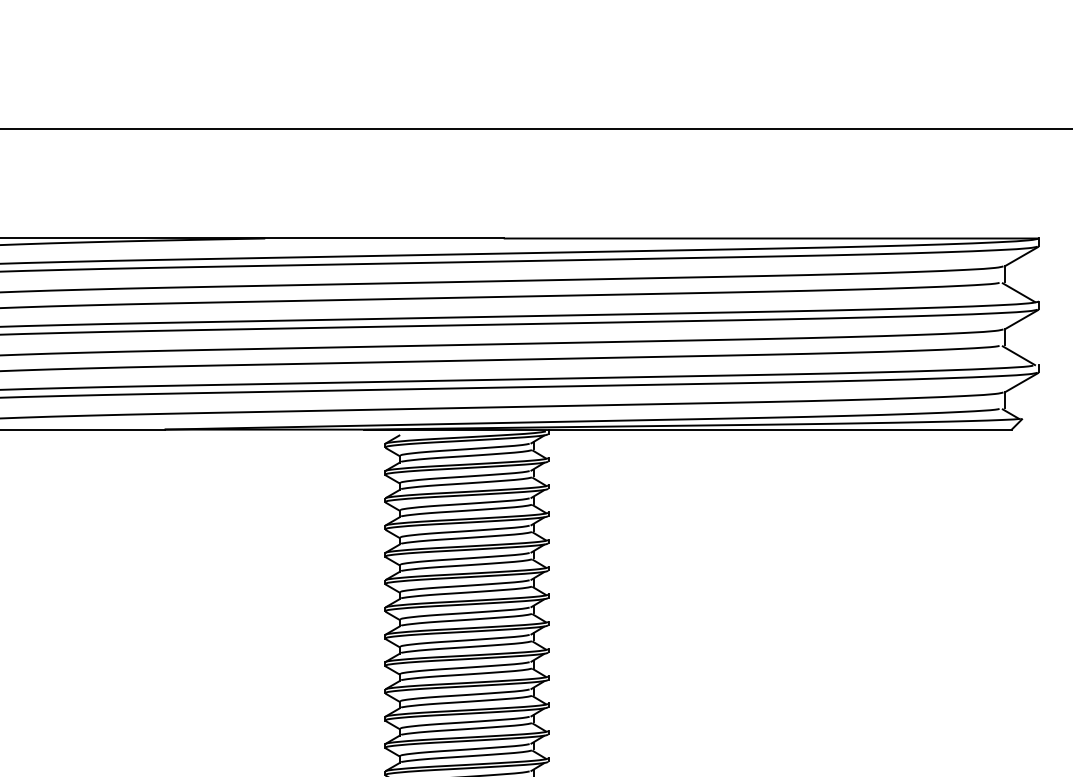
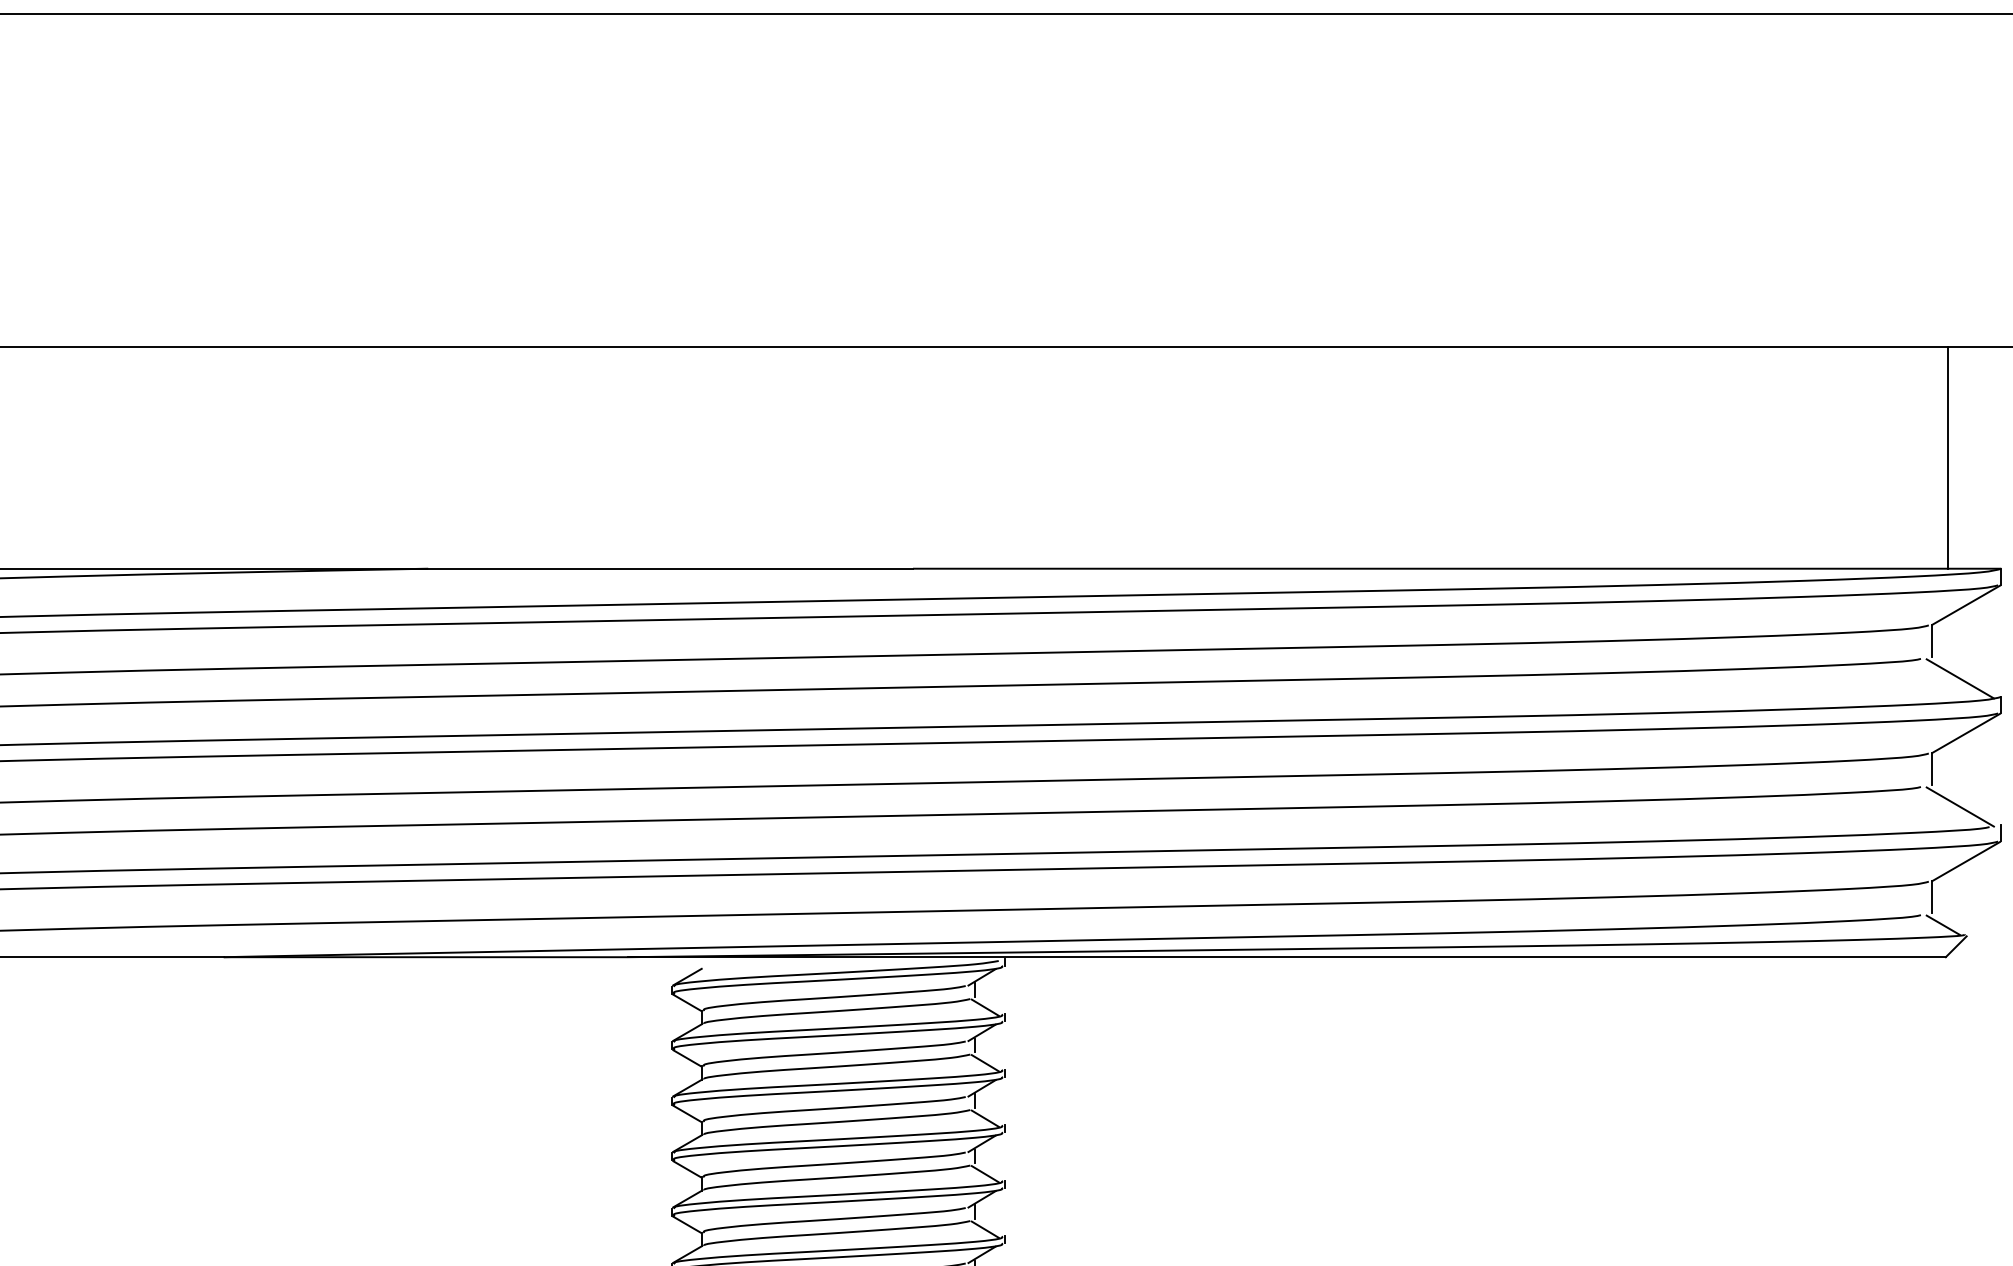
line: (1013, 183) -> (1949, 456), added

